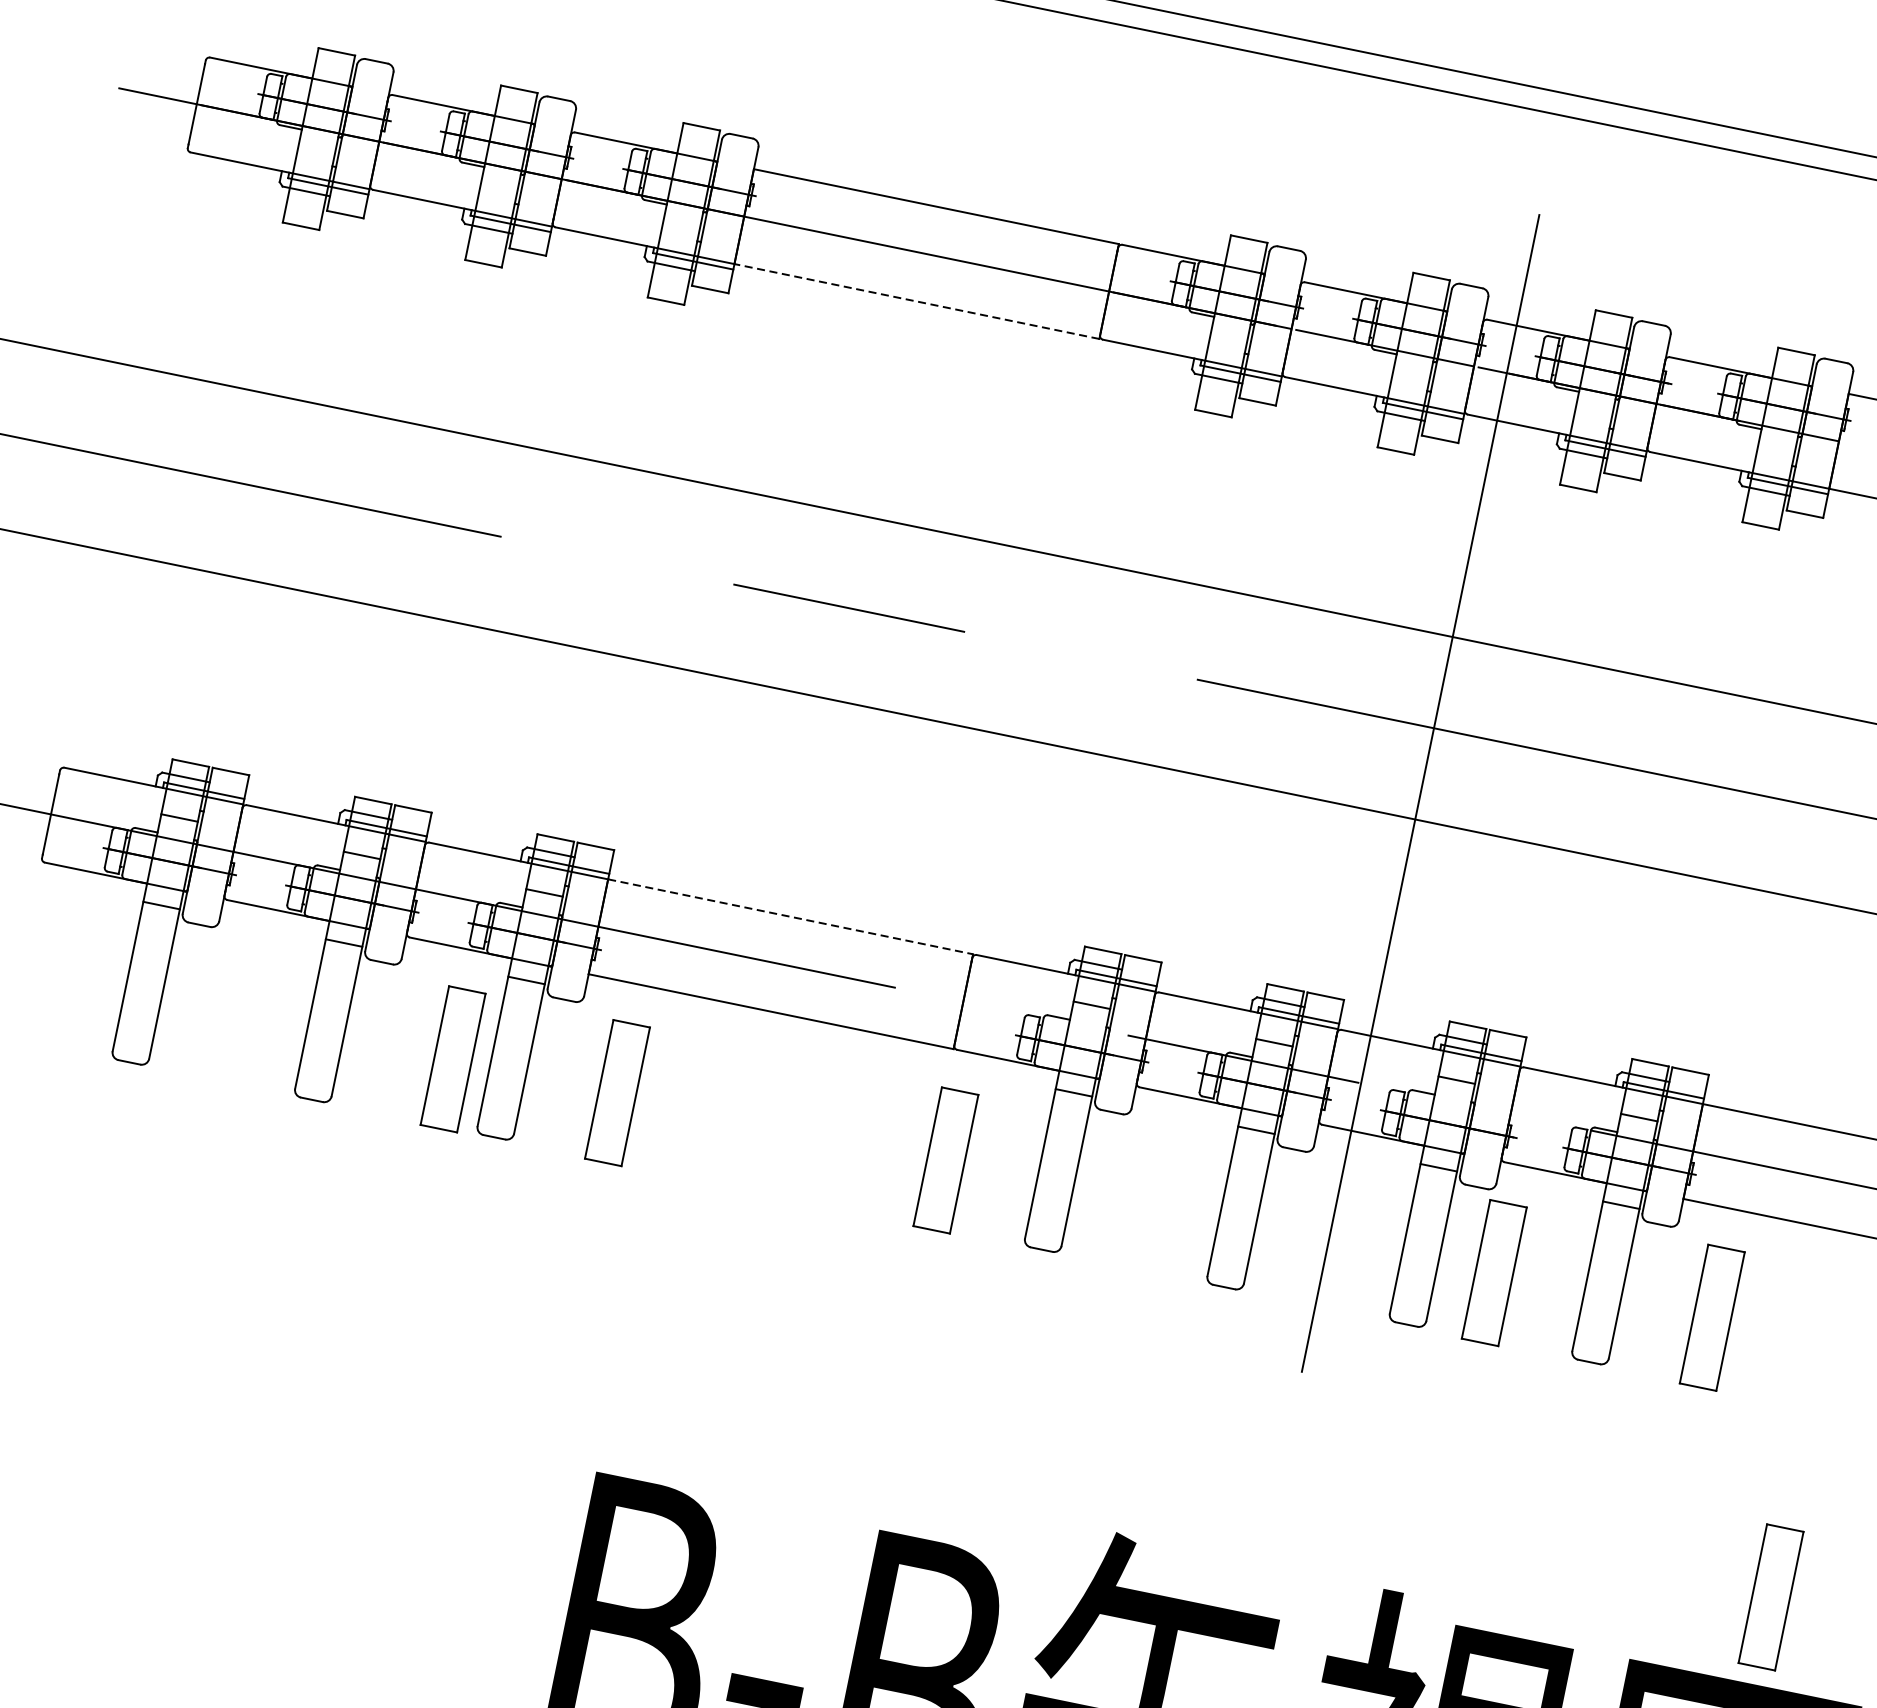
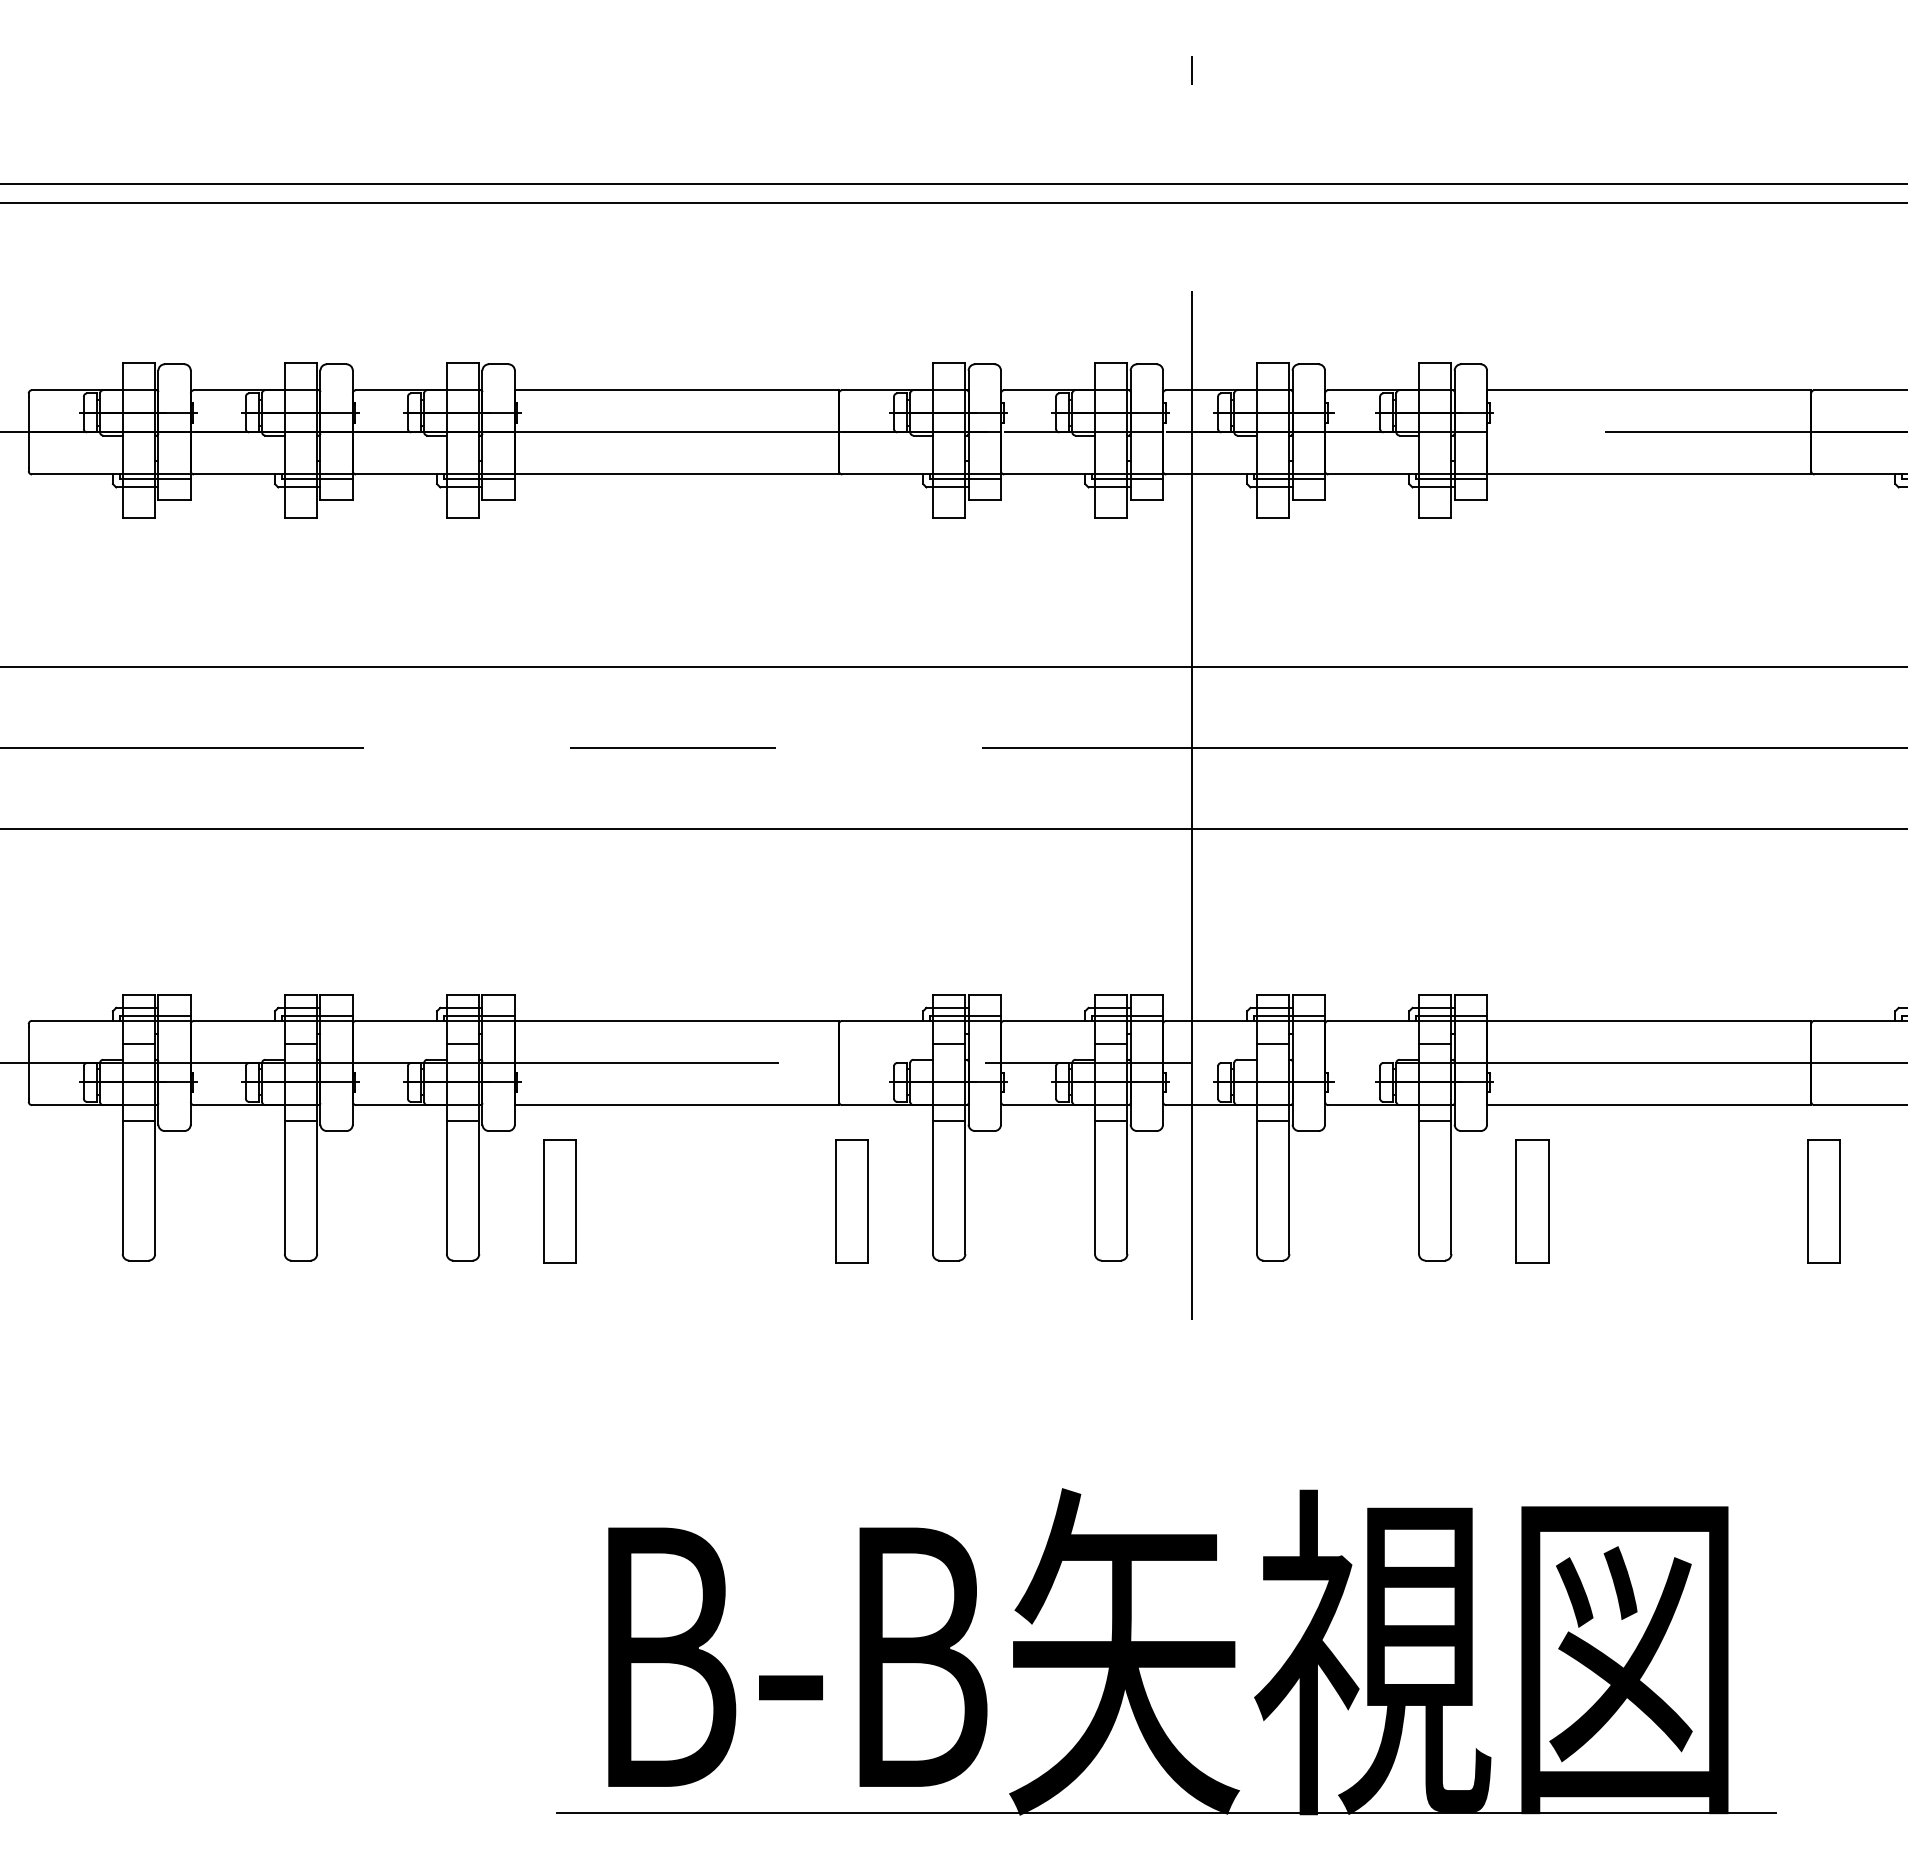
line: (916, 301) -> (676, 474), dashed -> solid
line: (791, 916) -> (677, 1020), dashed -> solid
part: (452, 1059) -> (413, 1201), removed
part: (1493, 1273) -> (1338, 1201), removed
part: (1771, 1597) -> (1631, 1429), removed

